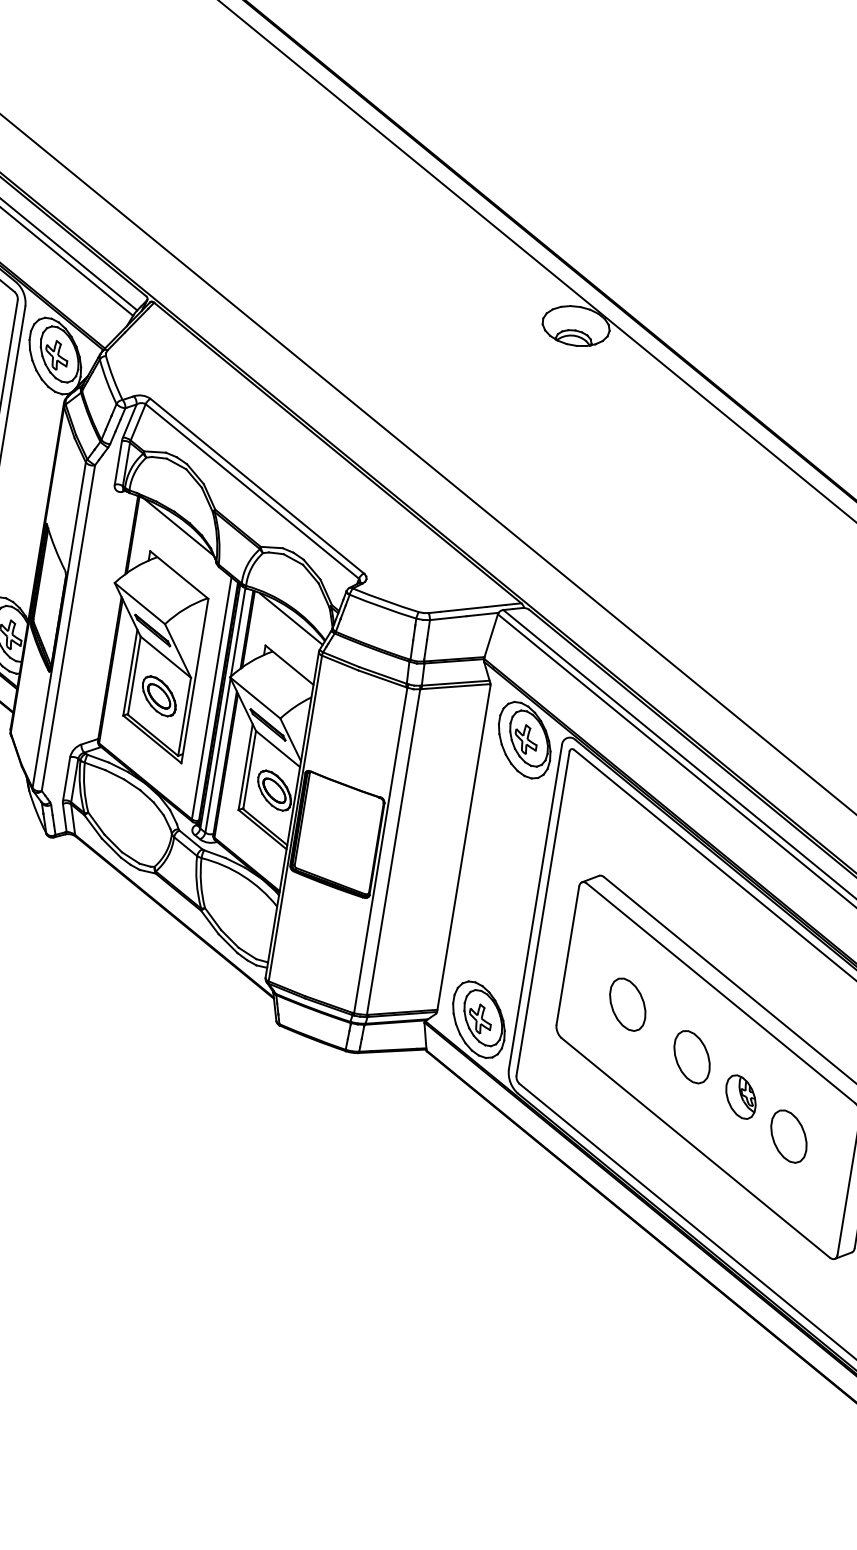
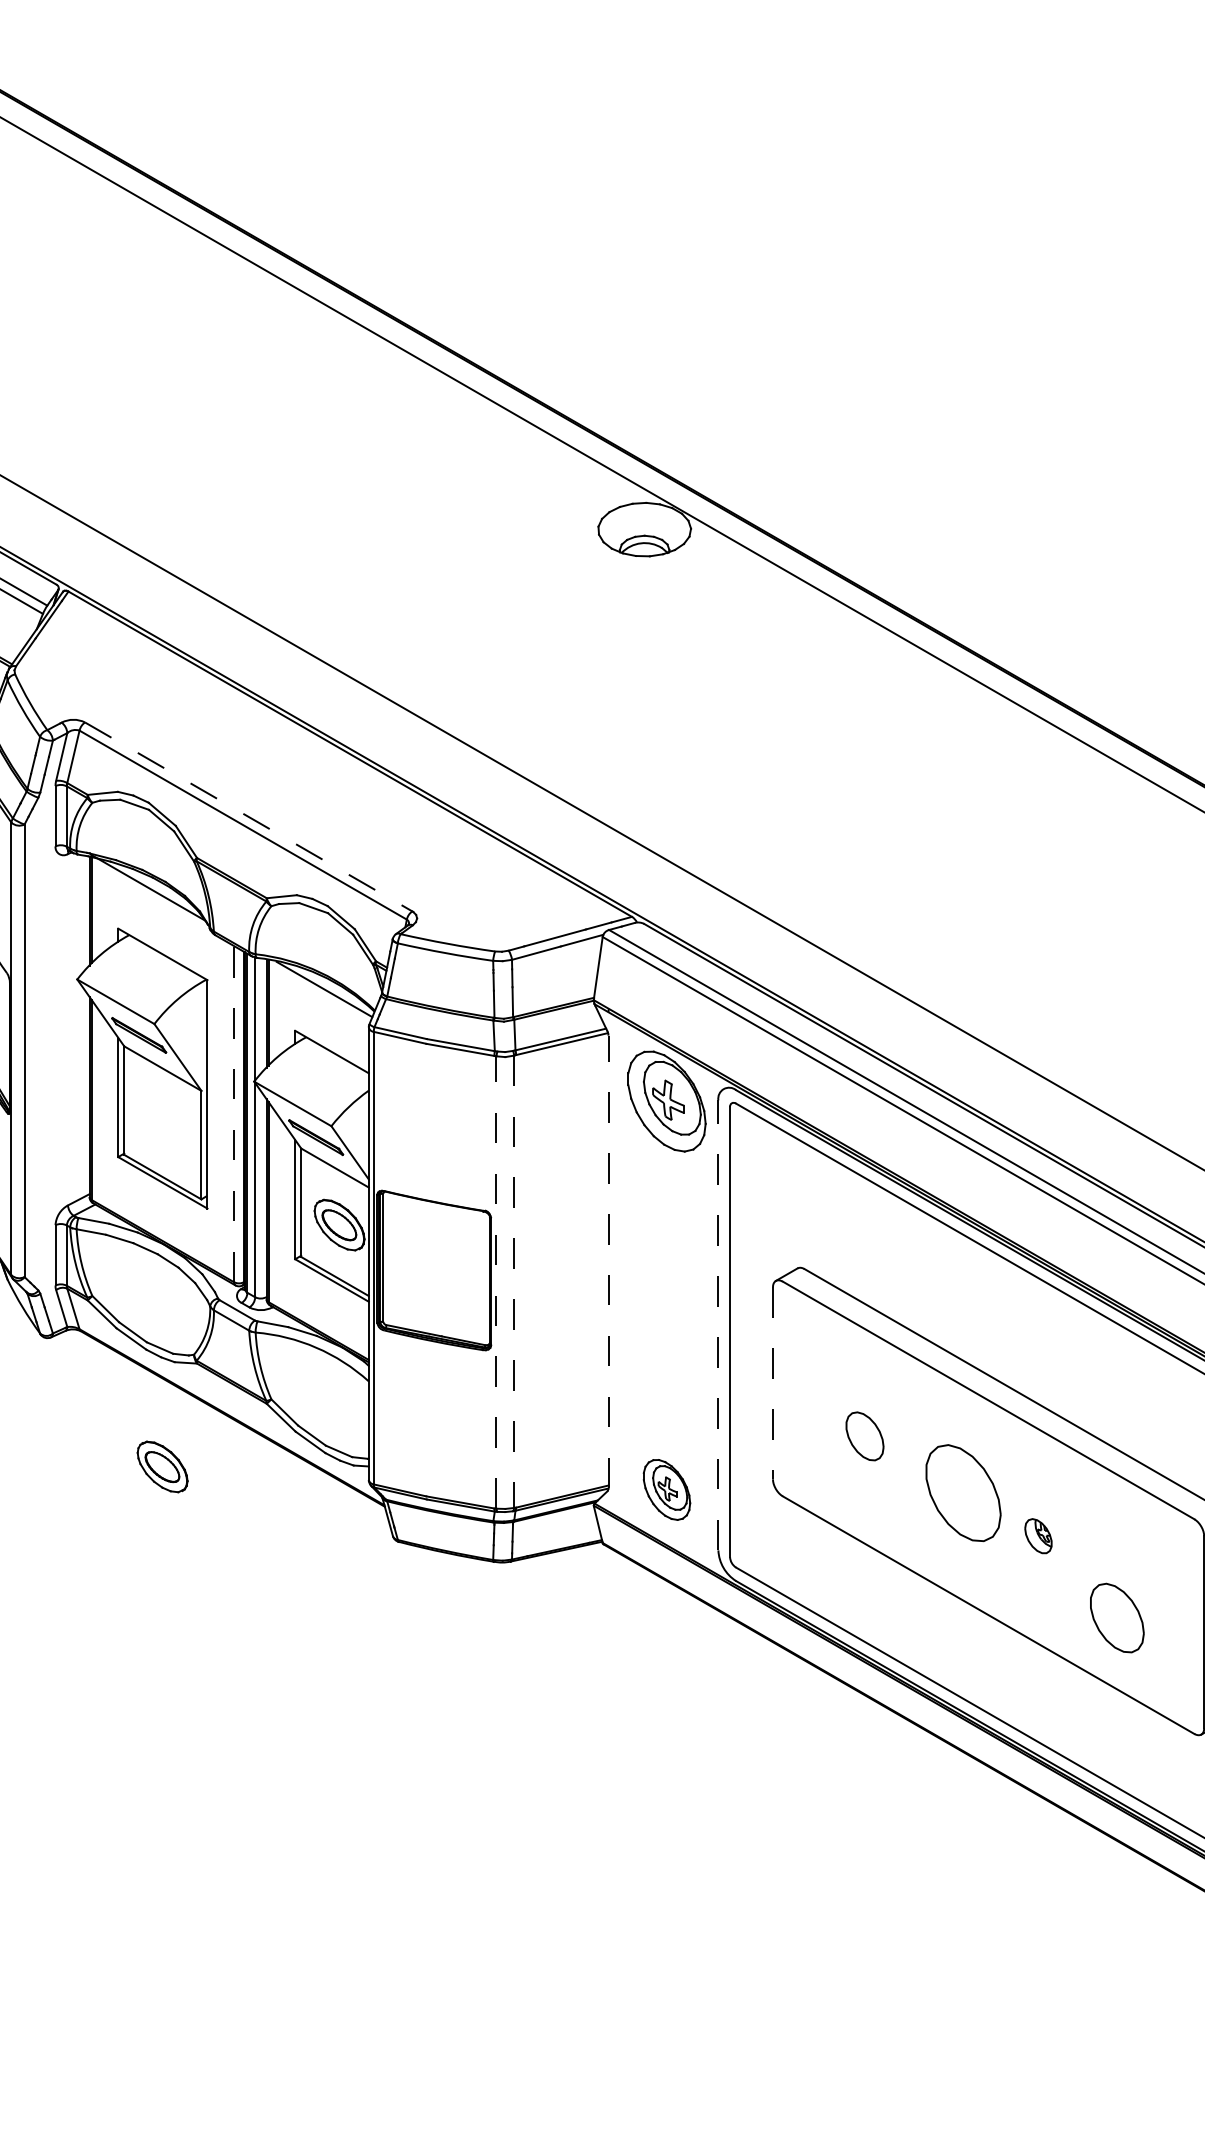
line: (257, 485) -> (248, 816), solid -> dashed
part: (159, 695) -> (162, 1466), moved
line: (212, 697) -> (234, 1113), solid -> dashed
line: (463, 848) -> (608, 1261), solid -> dashed
line: (380, 850) -> (496, 1282), solid -> dashed
line: (393, 852) -> (514, 1282), solid -> dashed
line: (535, 906) -> (718, 1324), solid -> dashed
line: (567, 955) -> (772, 1383), solid -> dashed
part: (627, 1004) -> (864, 1436), size x0.7
part: (478, 1019) -> (666, 1489), size x0.6
part: (692, 1056) -> (963, 1492), size x1.4
part: (741, 1096) -> (1038, 1535), size x0.6
part: (789, 1136) -> (1117, 1617), moved

